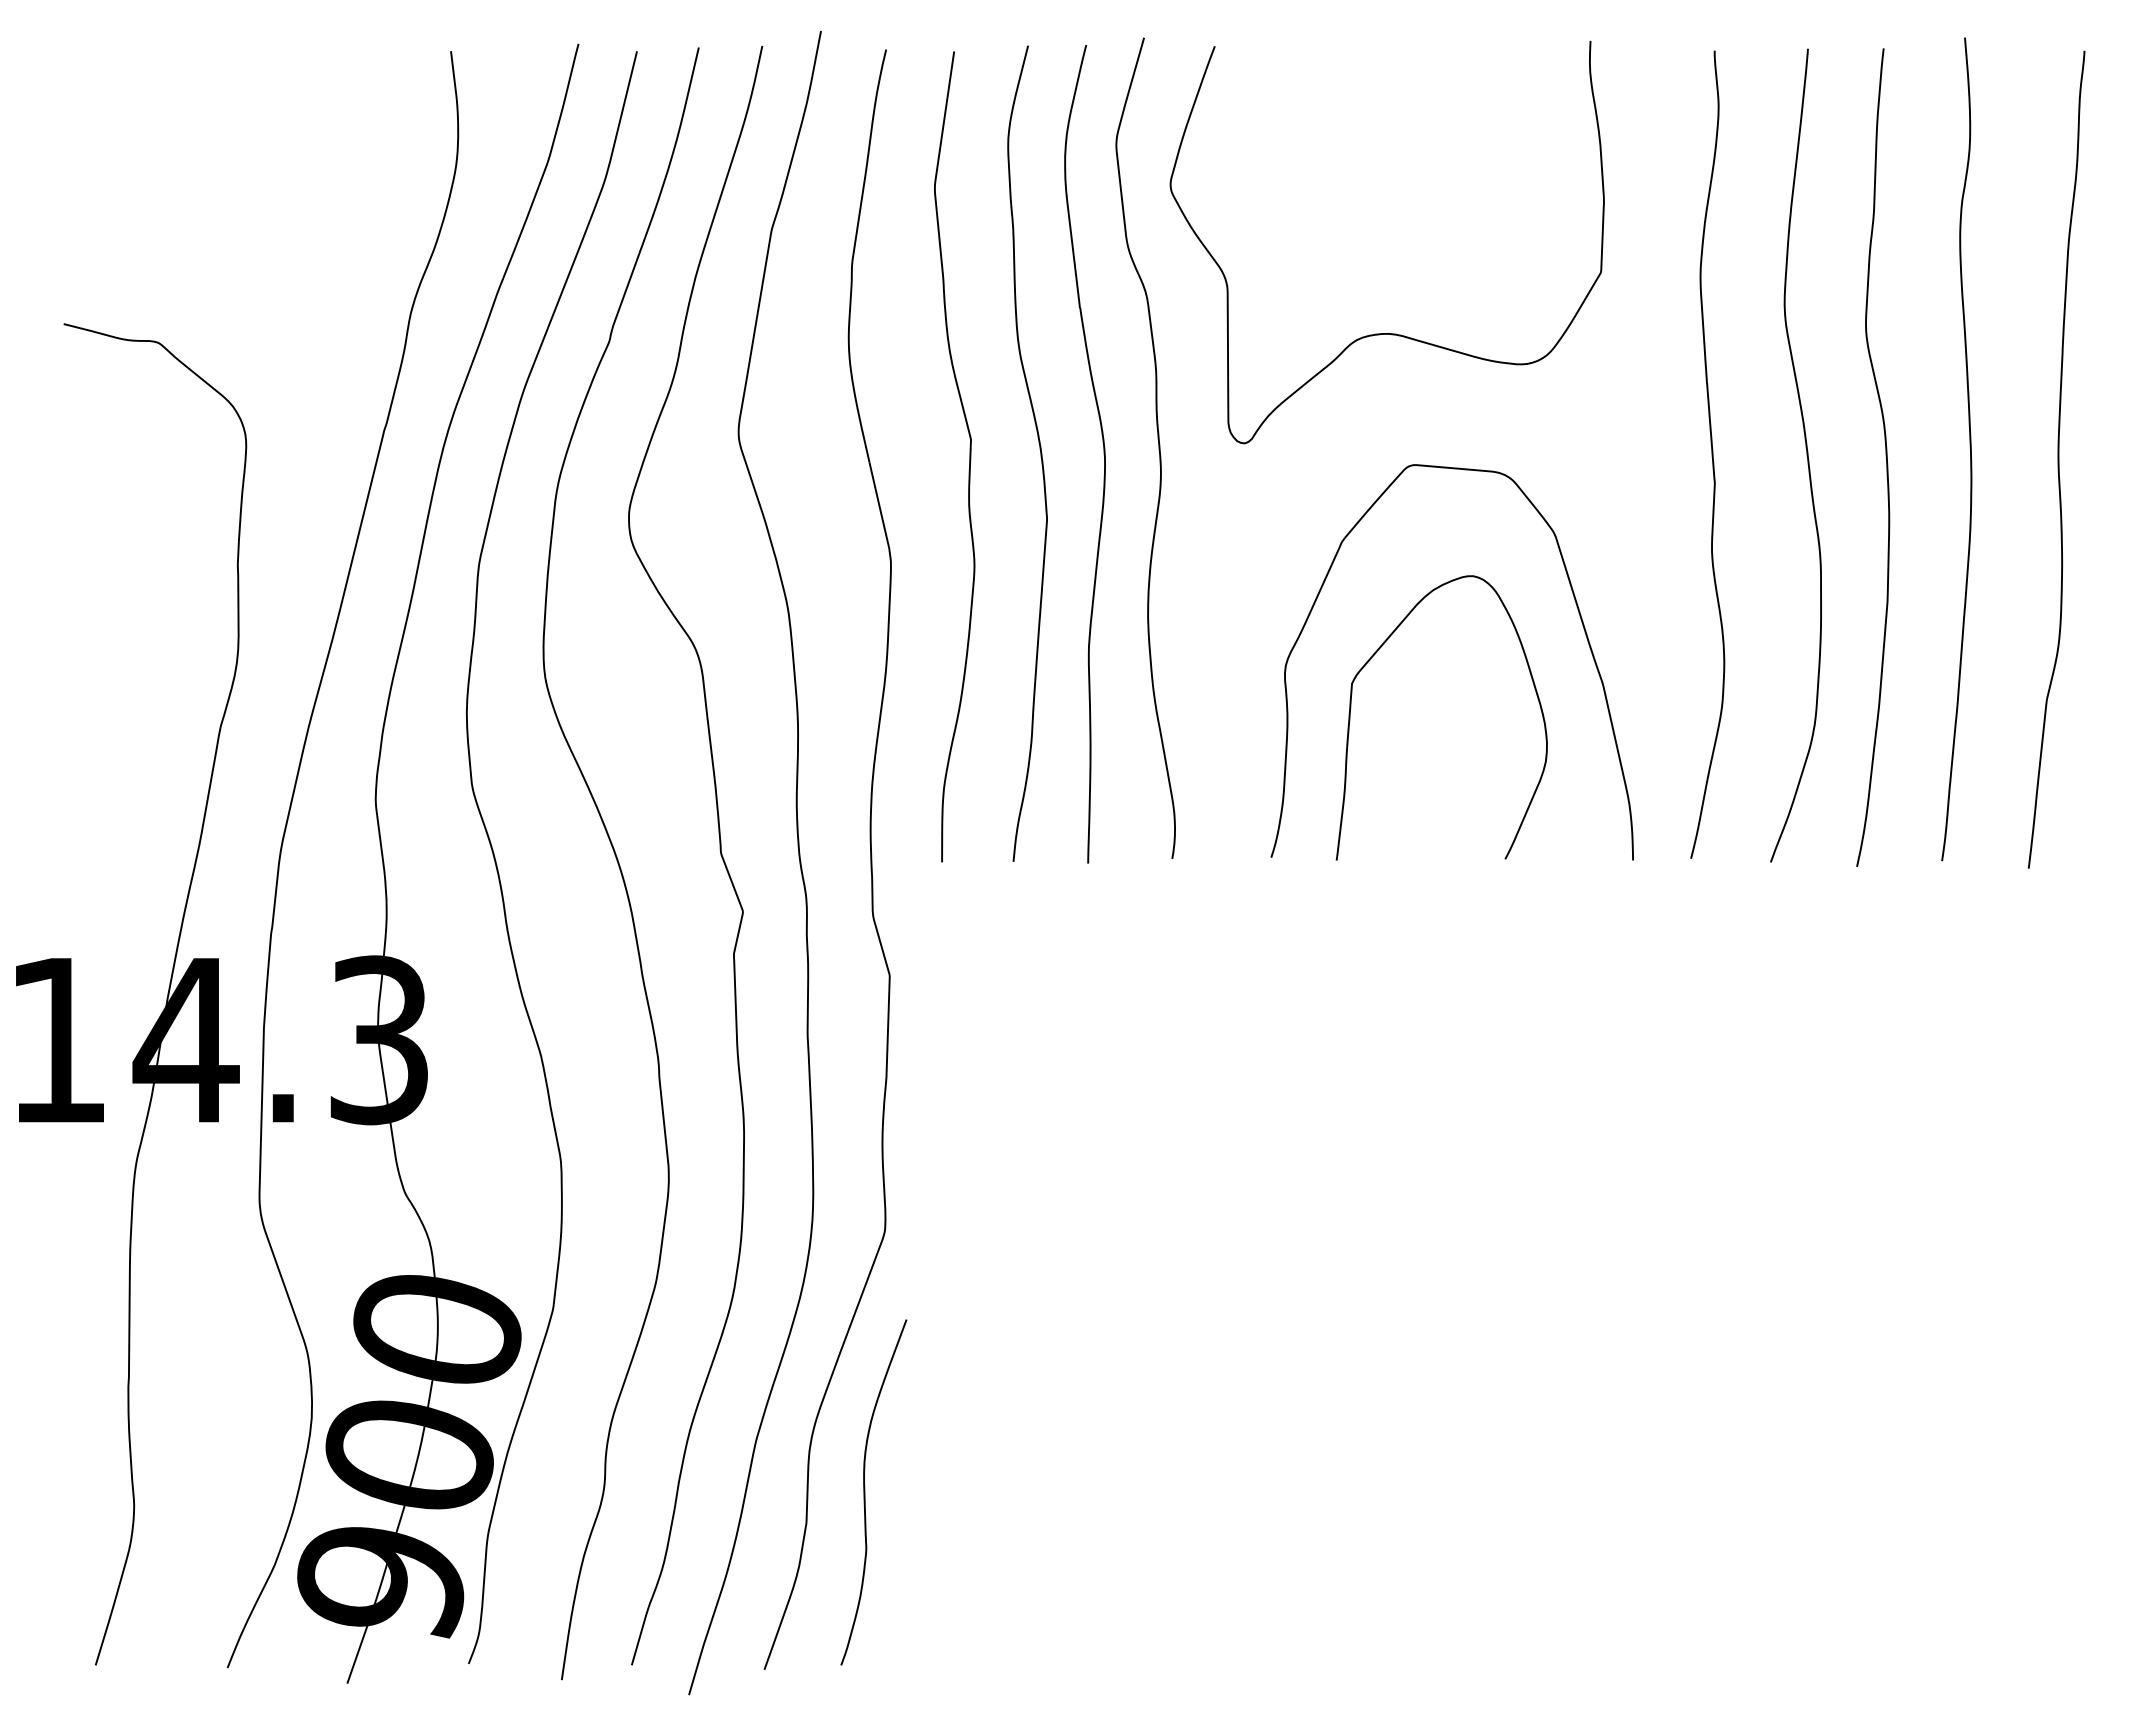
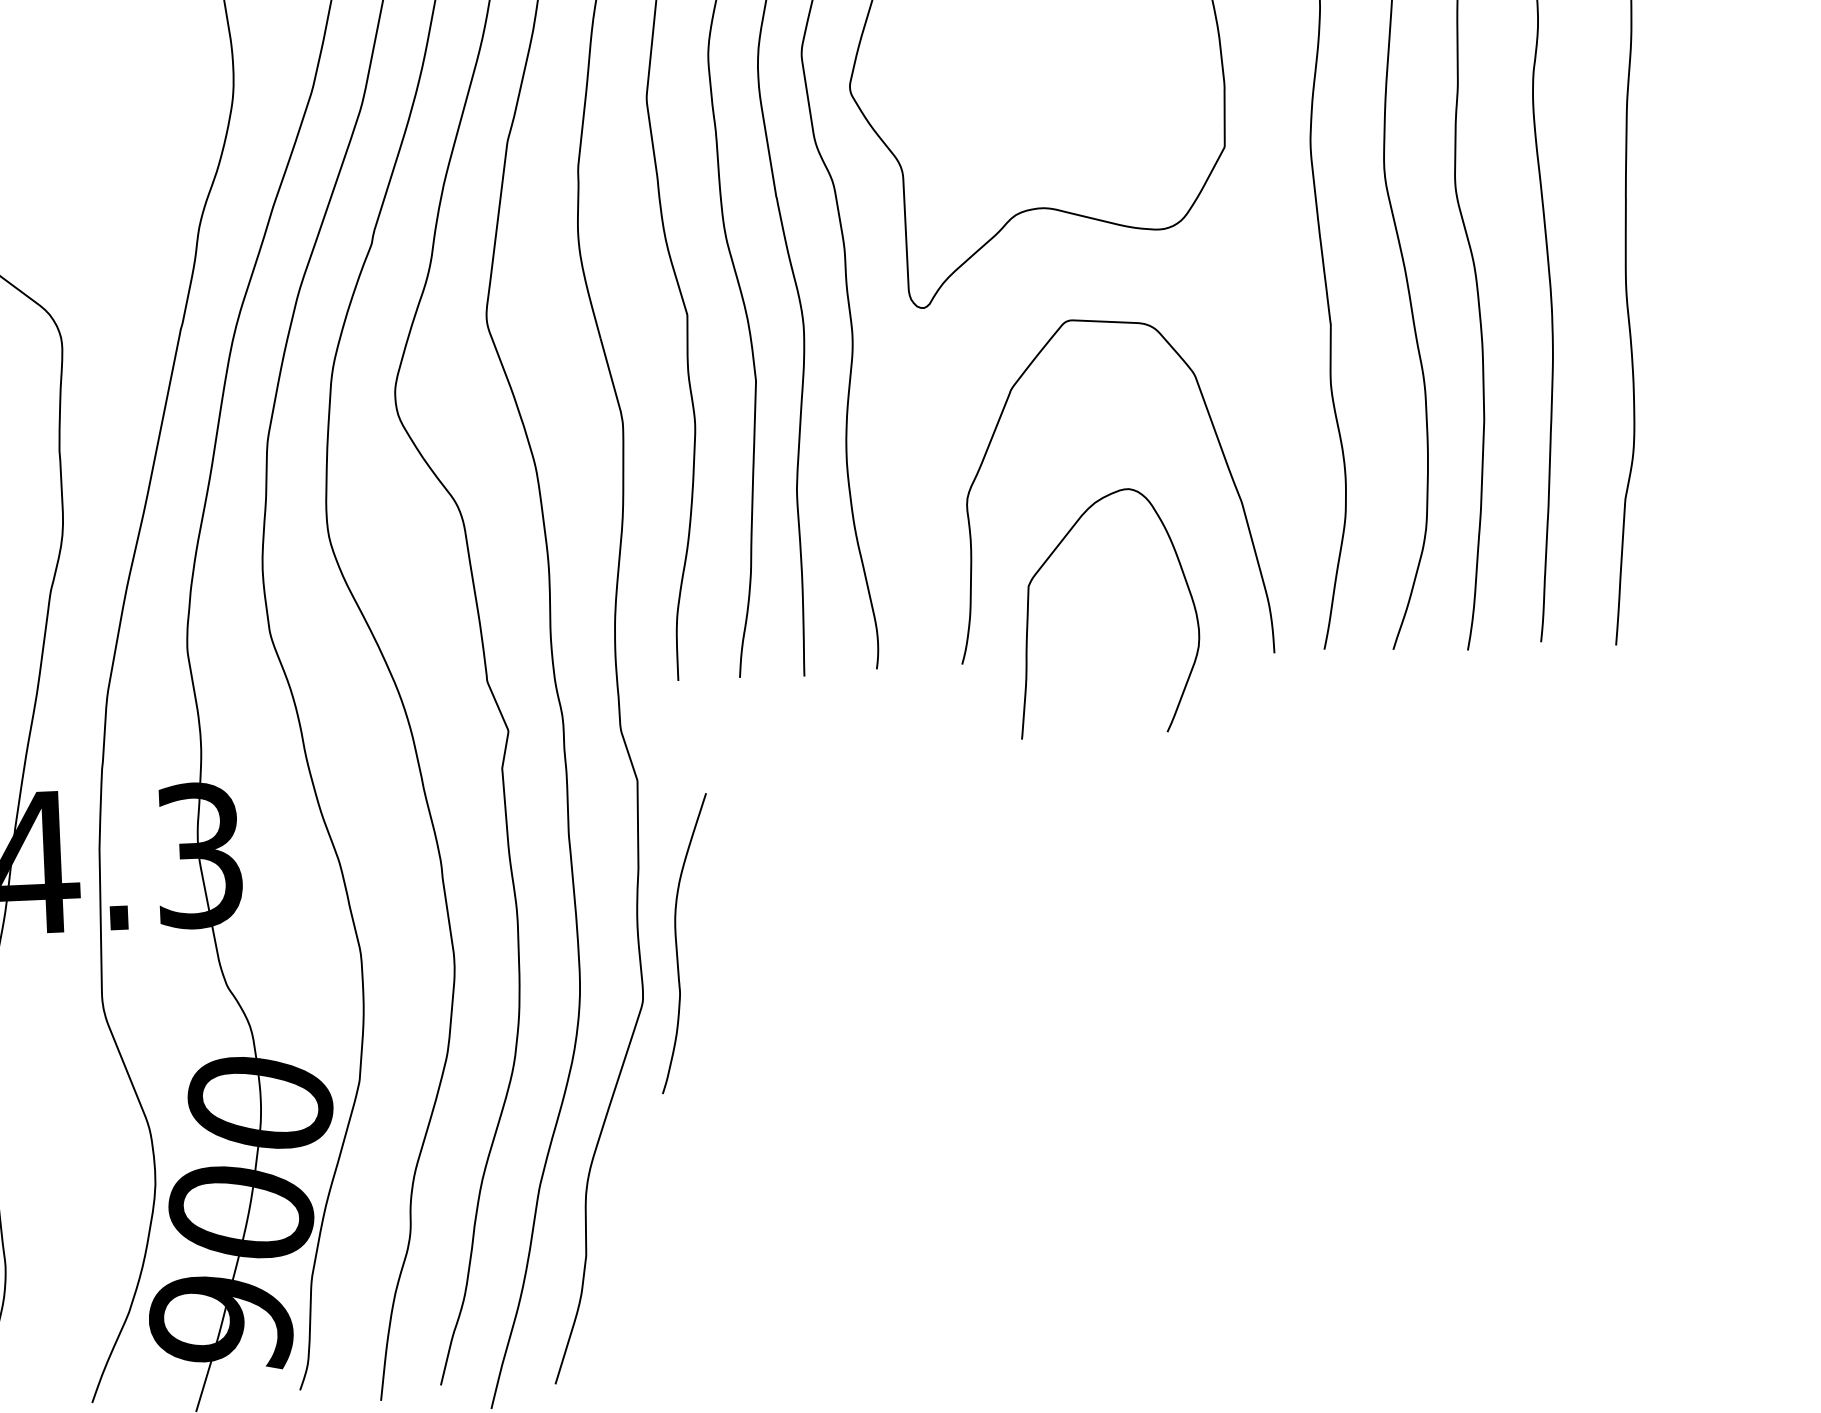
curve: (1351, 708) -> (1029, 607), moved
curve: (865, 1492) -> (677, 943), moved

